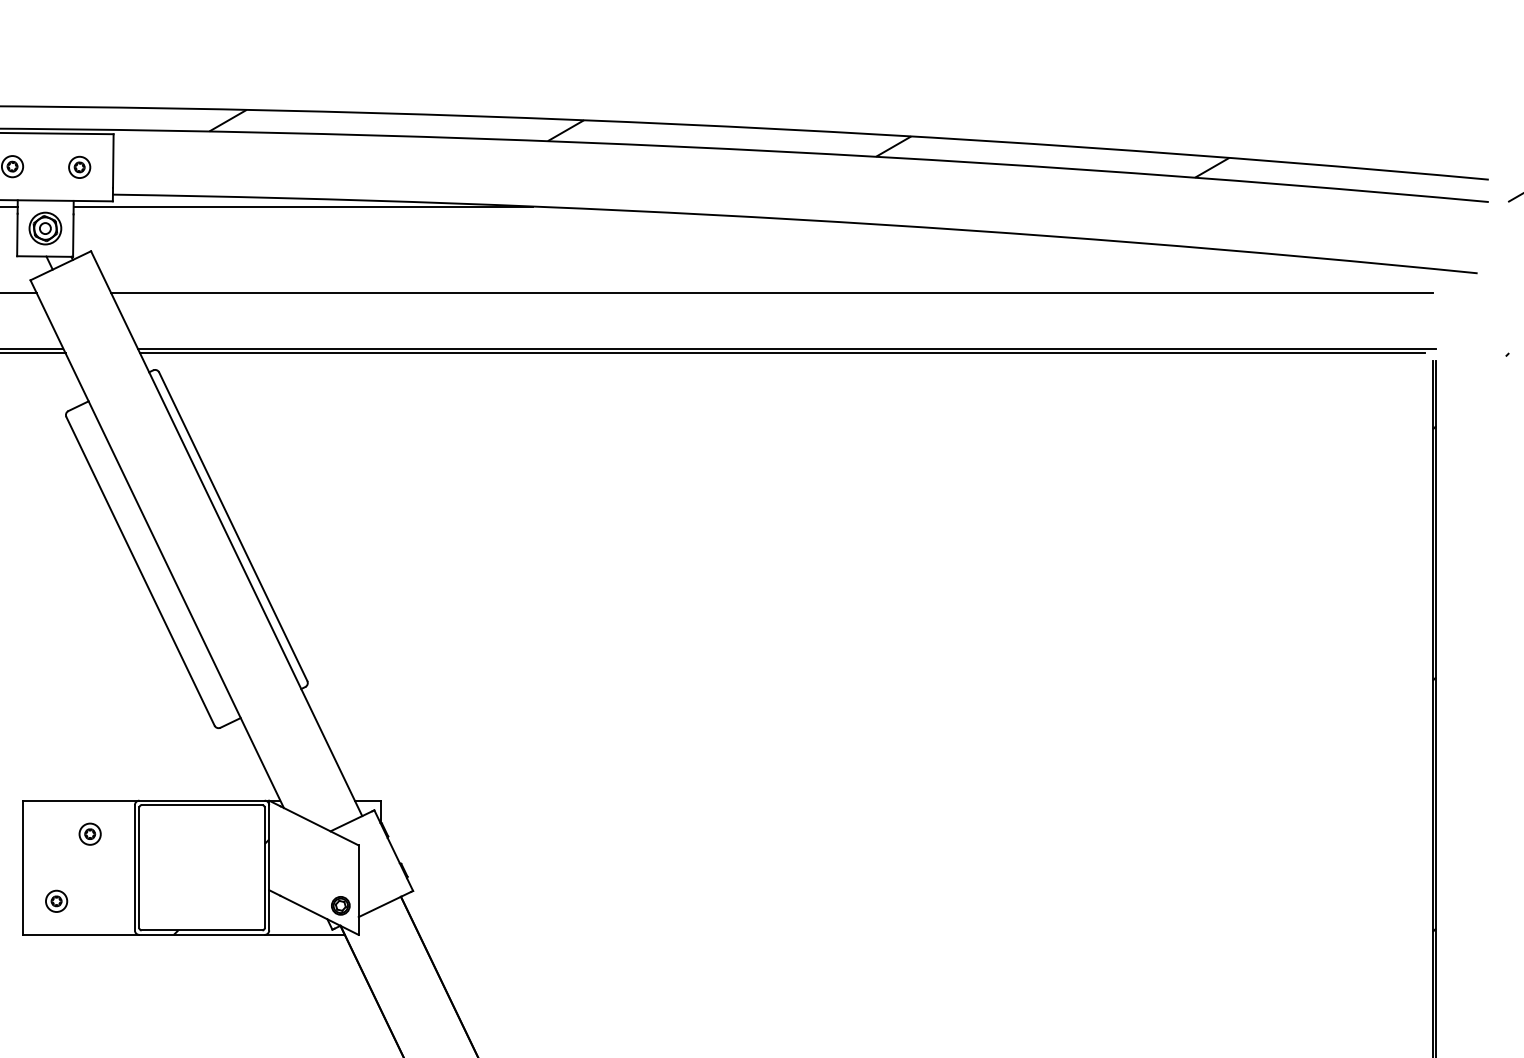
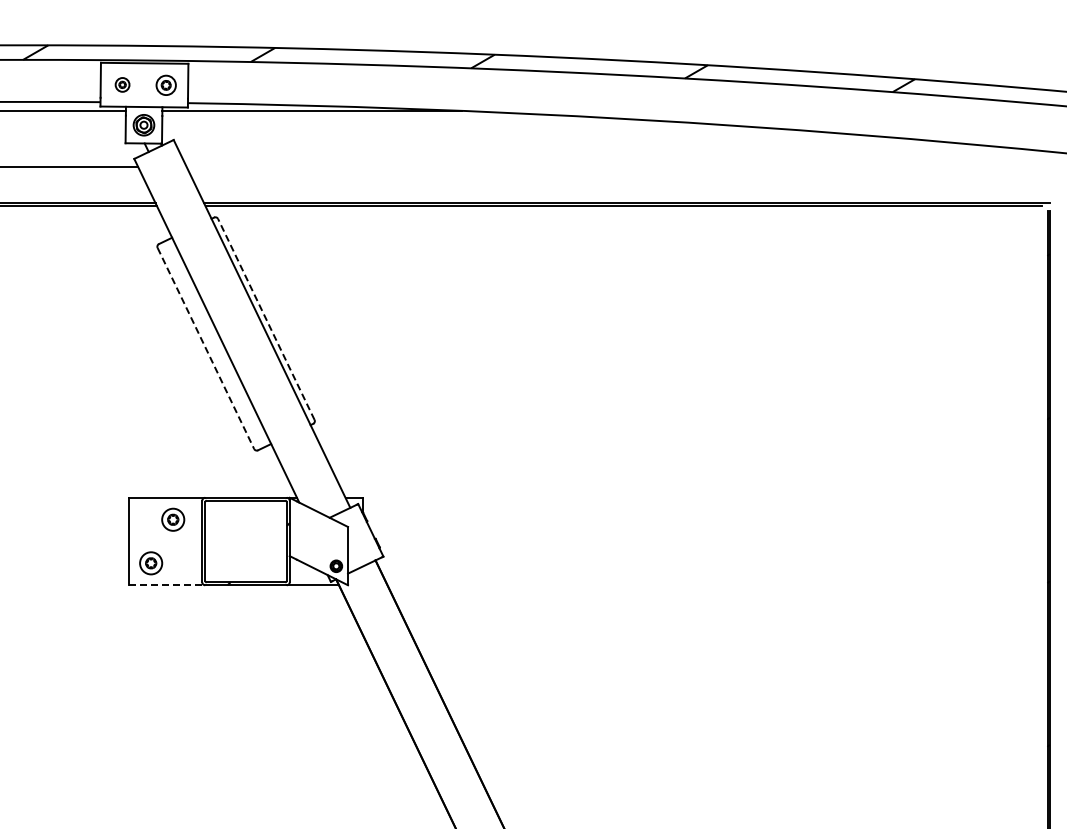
part: (79, 167) -> (166, 85), size x1.4
line: (770, 291) -> (616, 166), removed
line: (233, 526) -> (266, 319), solid -> dashed
line: (141, 571) -> (206, 348), solid -> dashed
part: (89, 833) -> (172, 519), size x1.6
part: (56, 901) -> (151, 563), size x1.6
line: (81, 935) -> (167, 585), solid -> dashed

